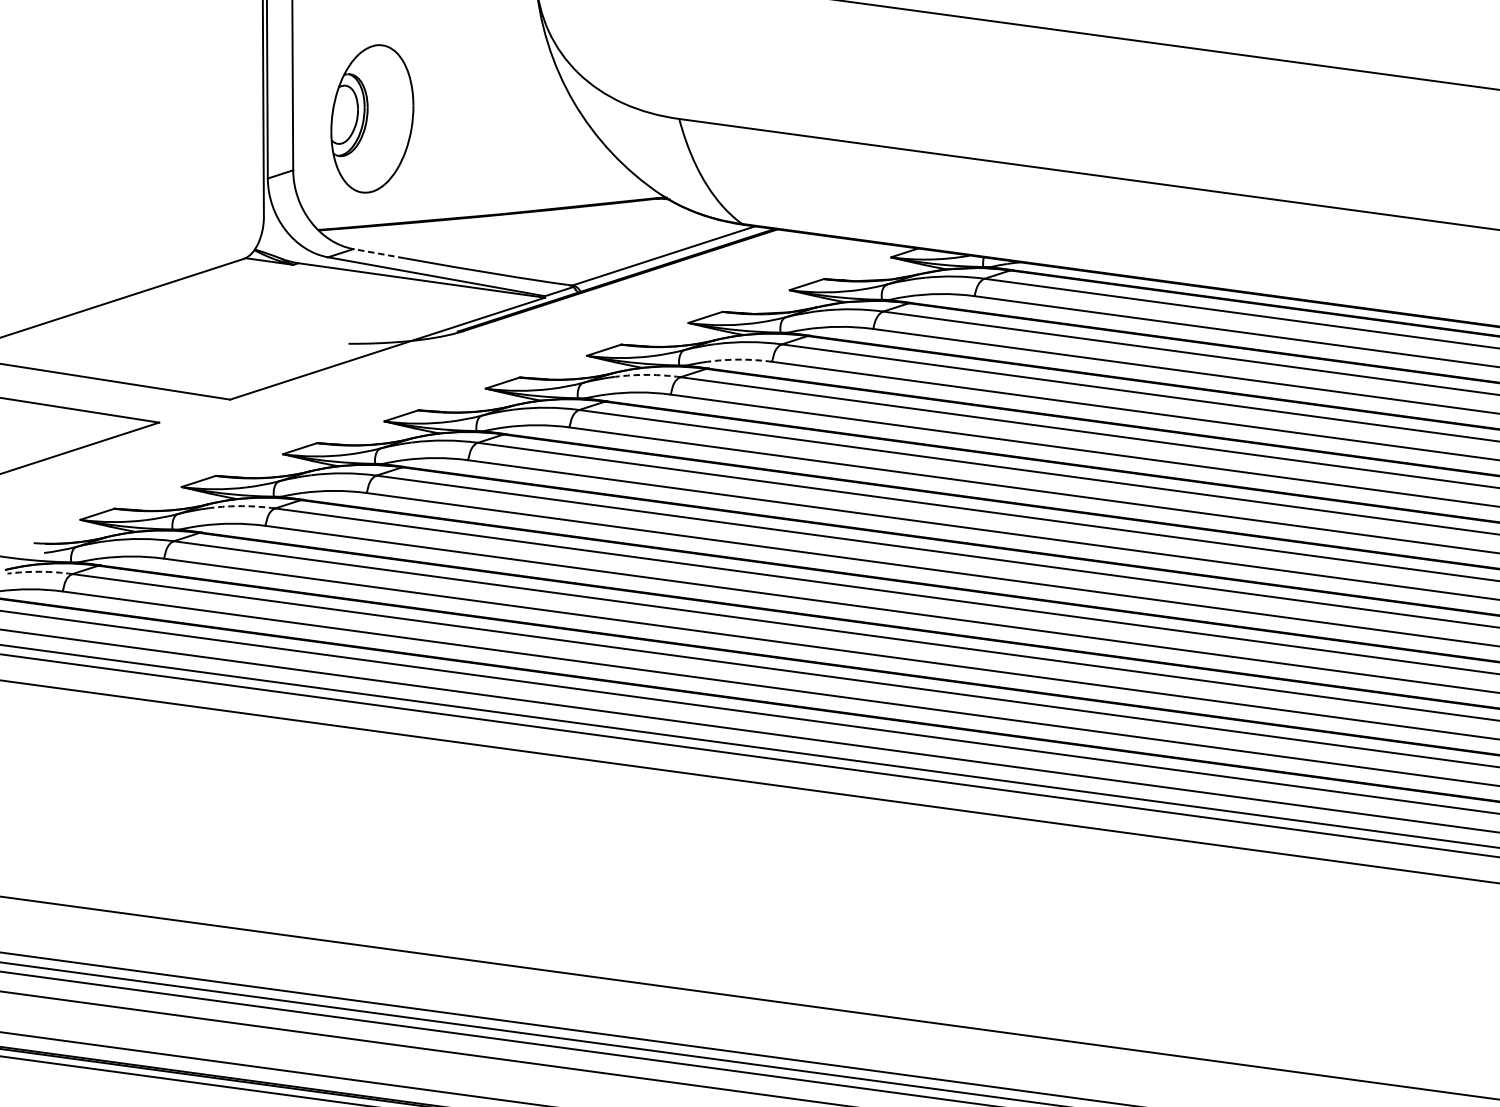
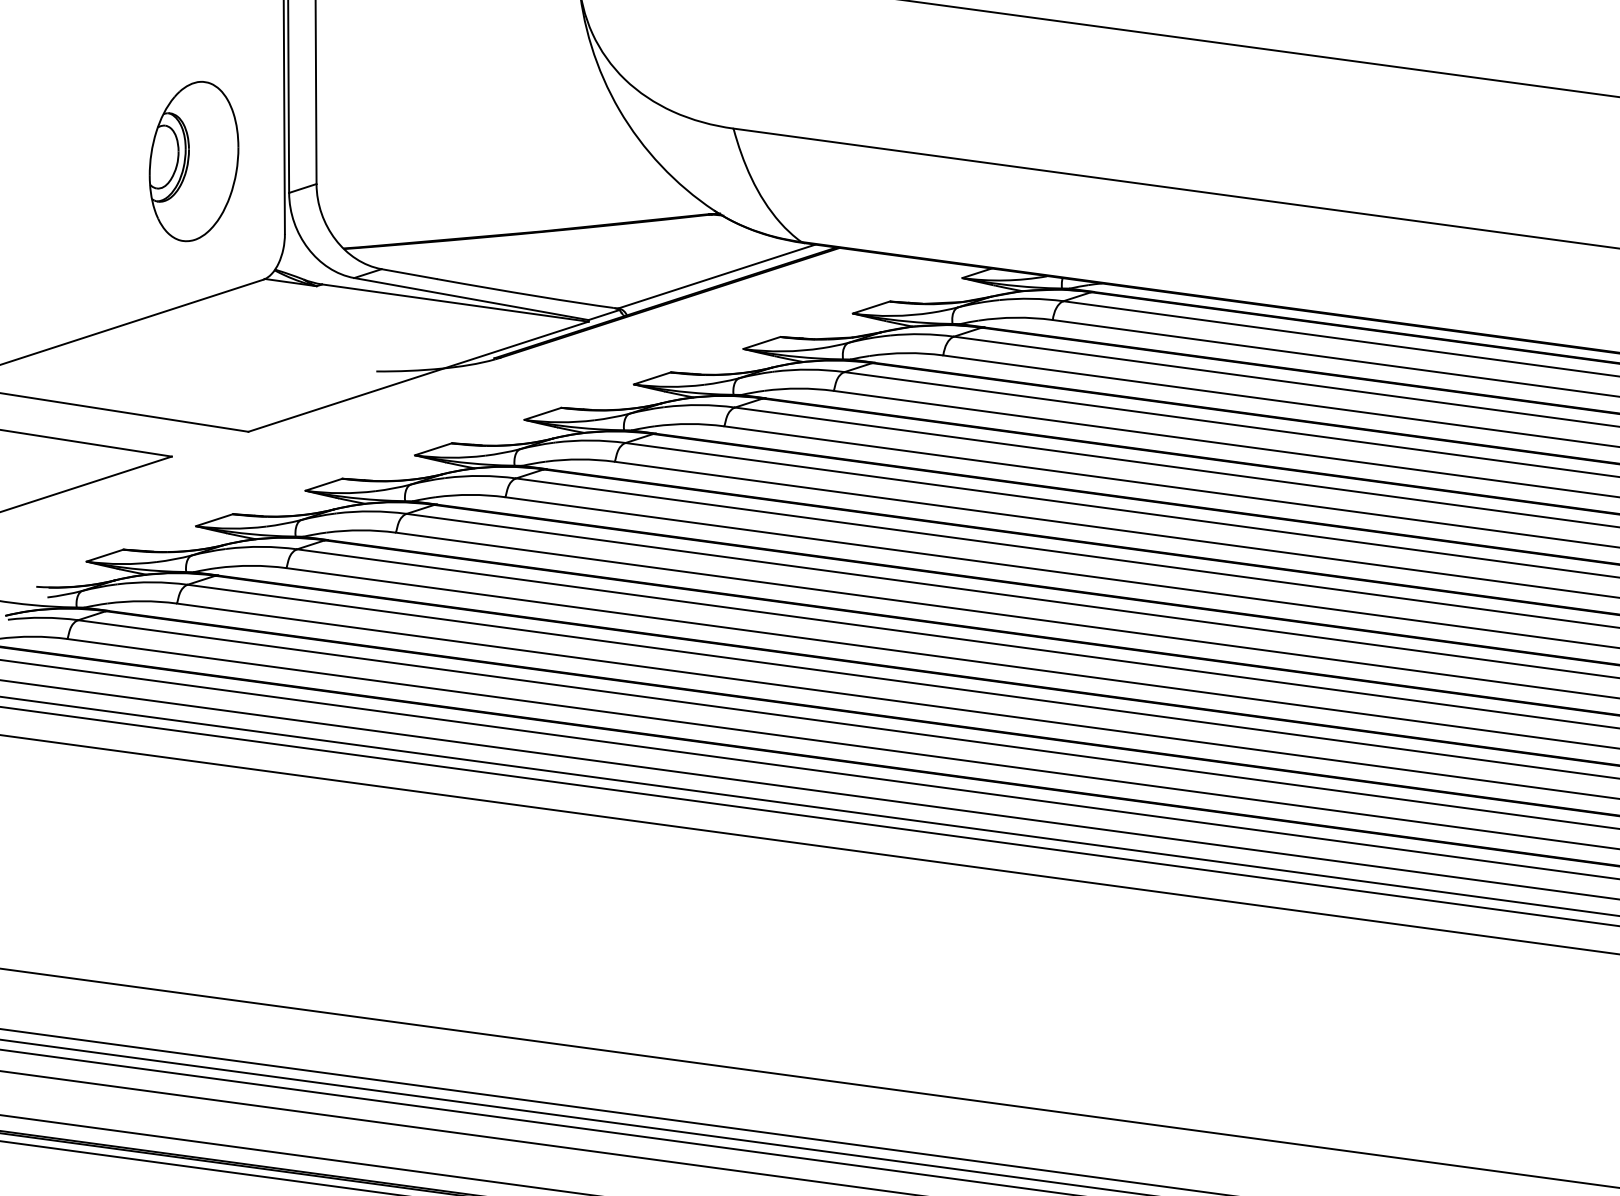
part: (371, 118) -> (193, 161), moved
line: (379, 254) -> (409, 274), dashed -> solid
arc: (740, 359) -> (799, 388), dashed -> solid
arc: (647, 375) -> (699, 405), dashed -> solid
arc: (243, 505) -> (262, 546), dashed -> solid
arc: (40, 571) -> (43, 617), dashed -> solid

